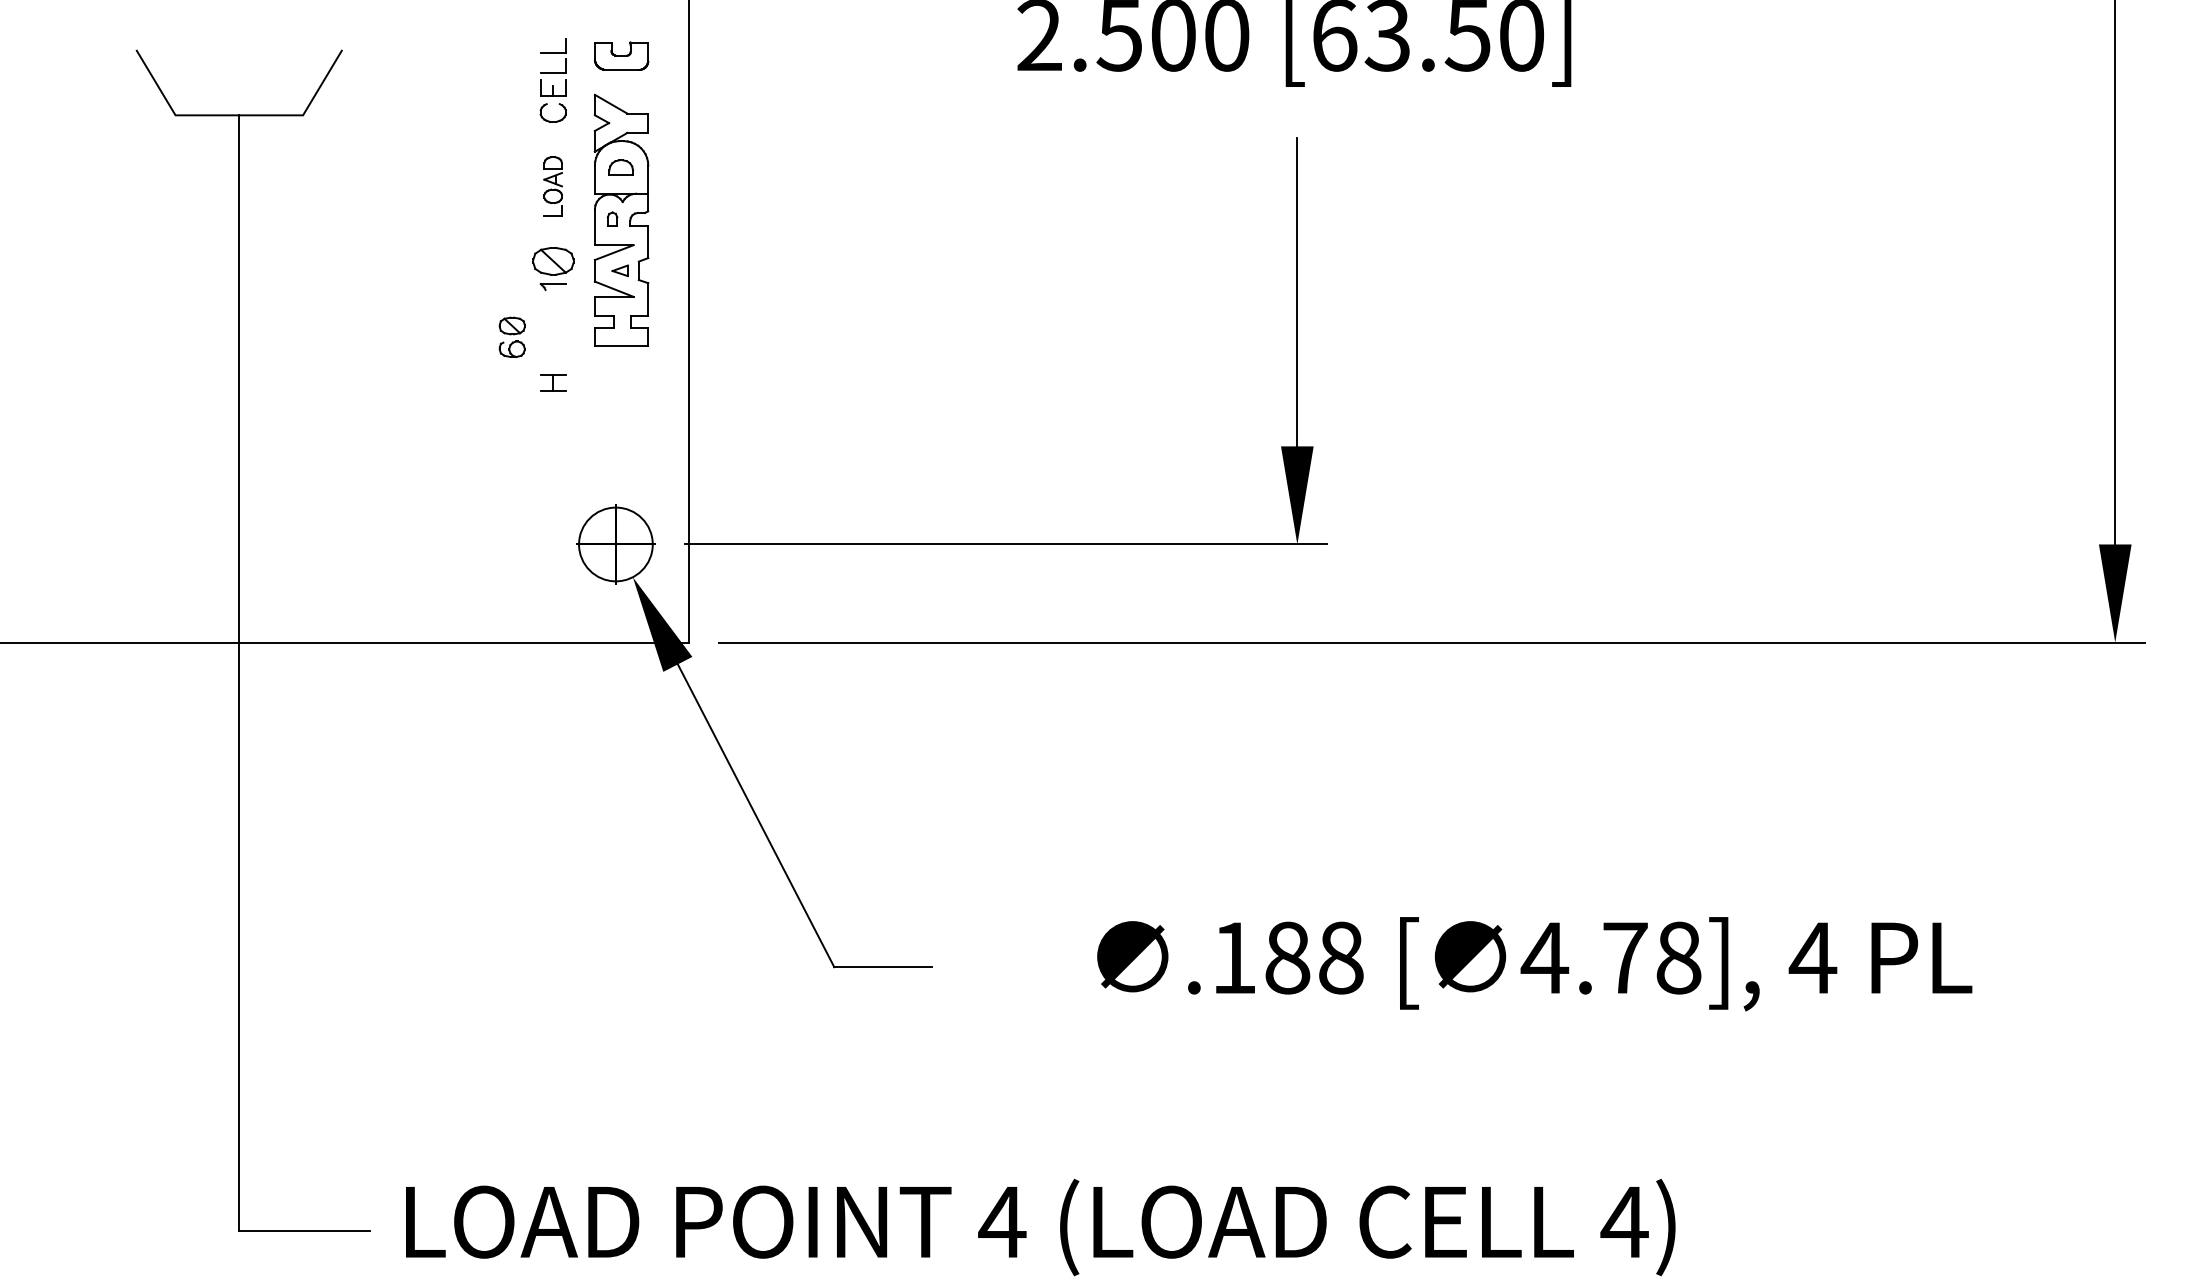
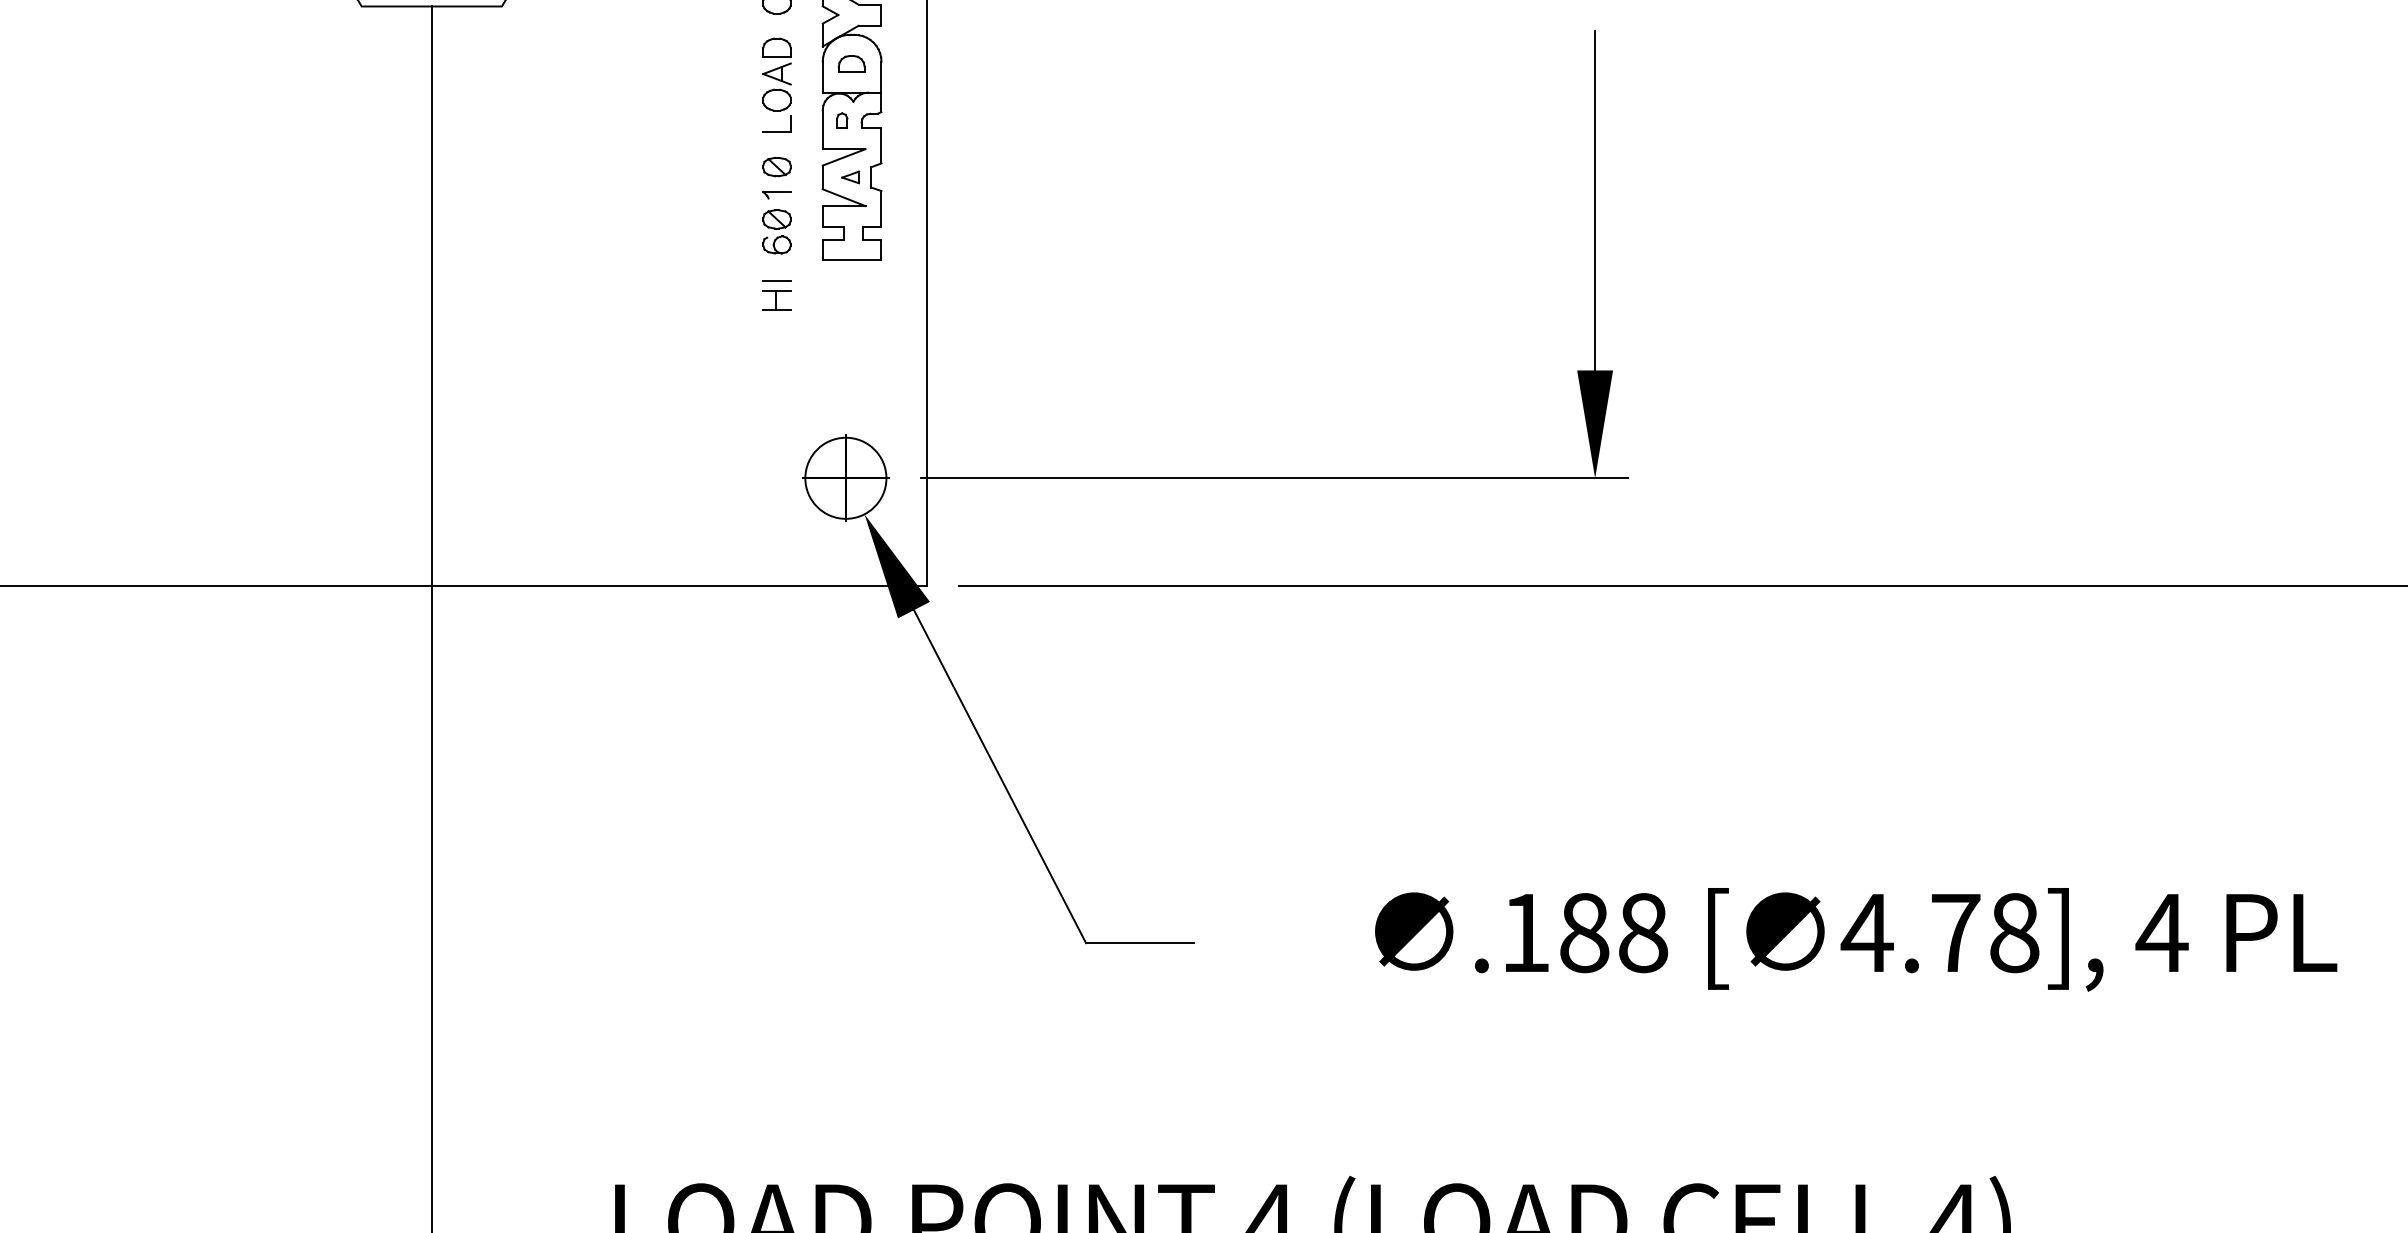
part: (552, 186) -> (776, 84), size x1.43
part: (552, 261) -> (776, 167), size x0.62
part: (511, 336) -> (776, 230), moved
line: (552, 365) -> (776, 281), added

